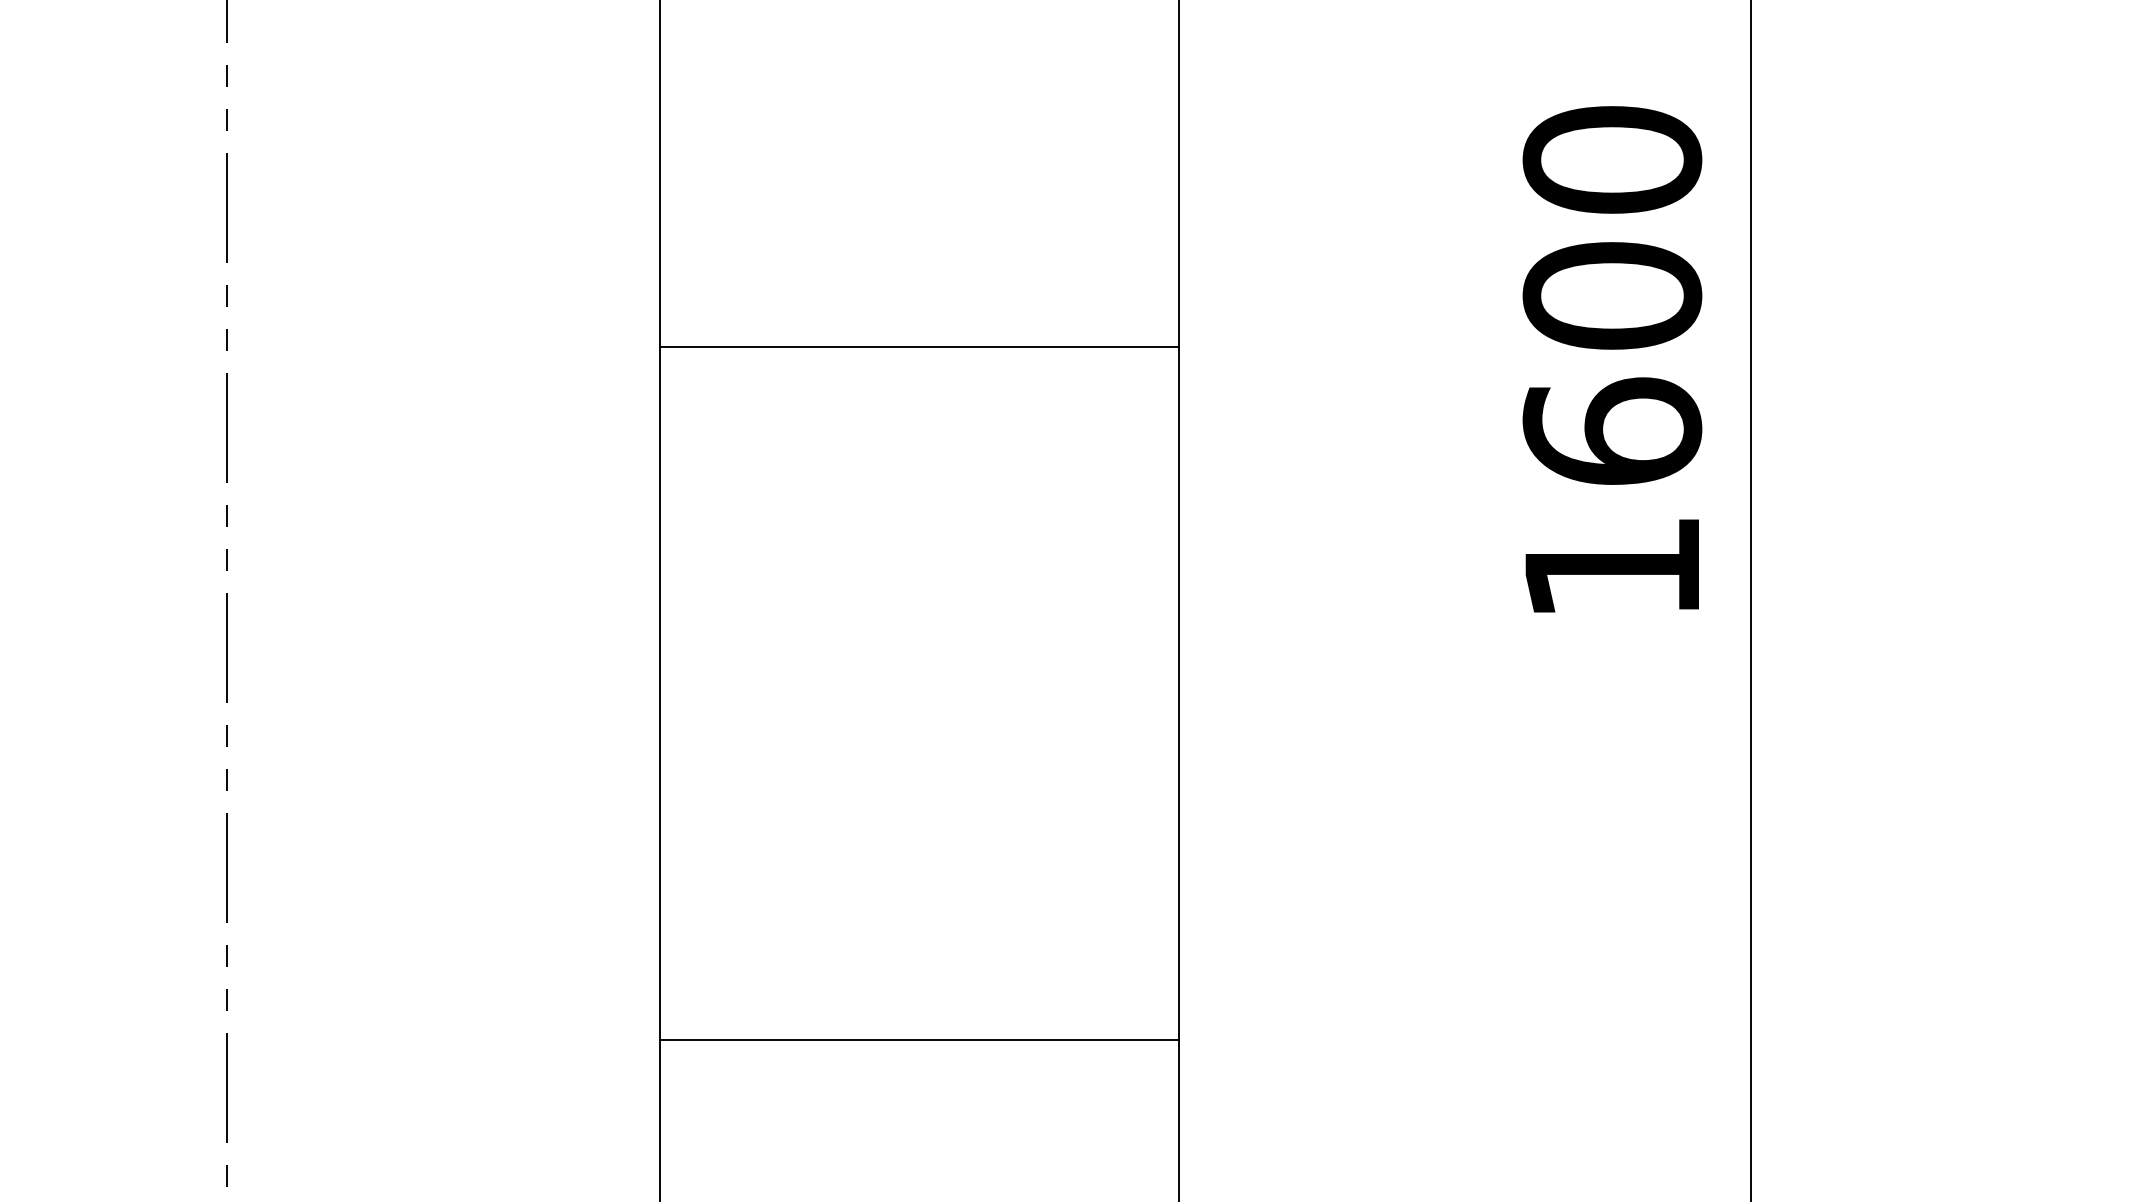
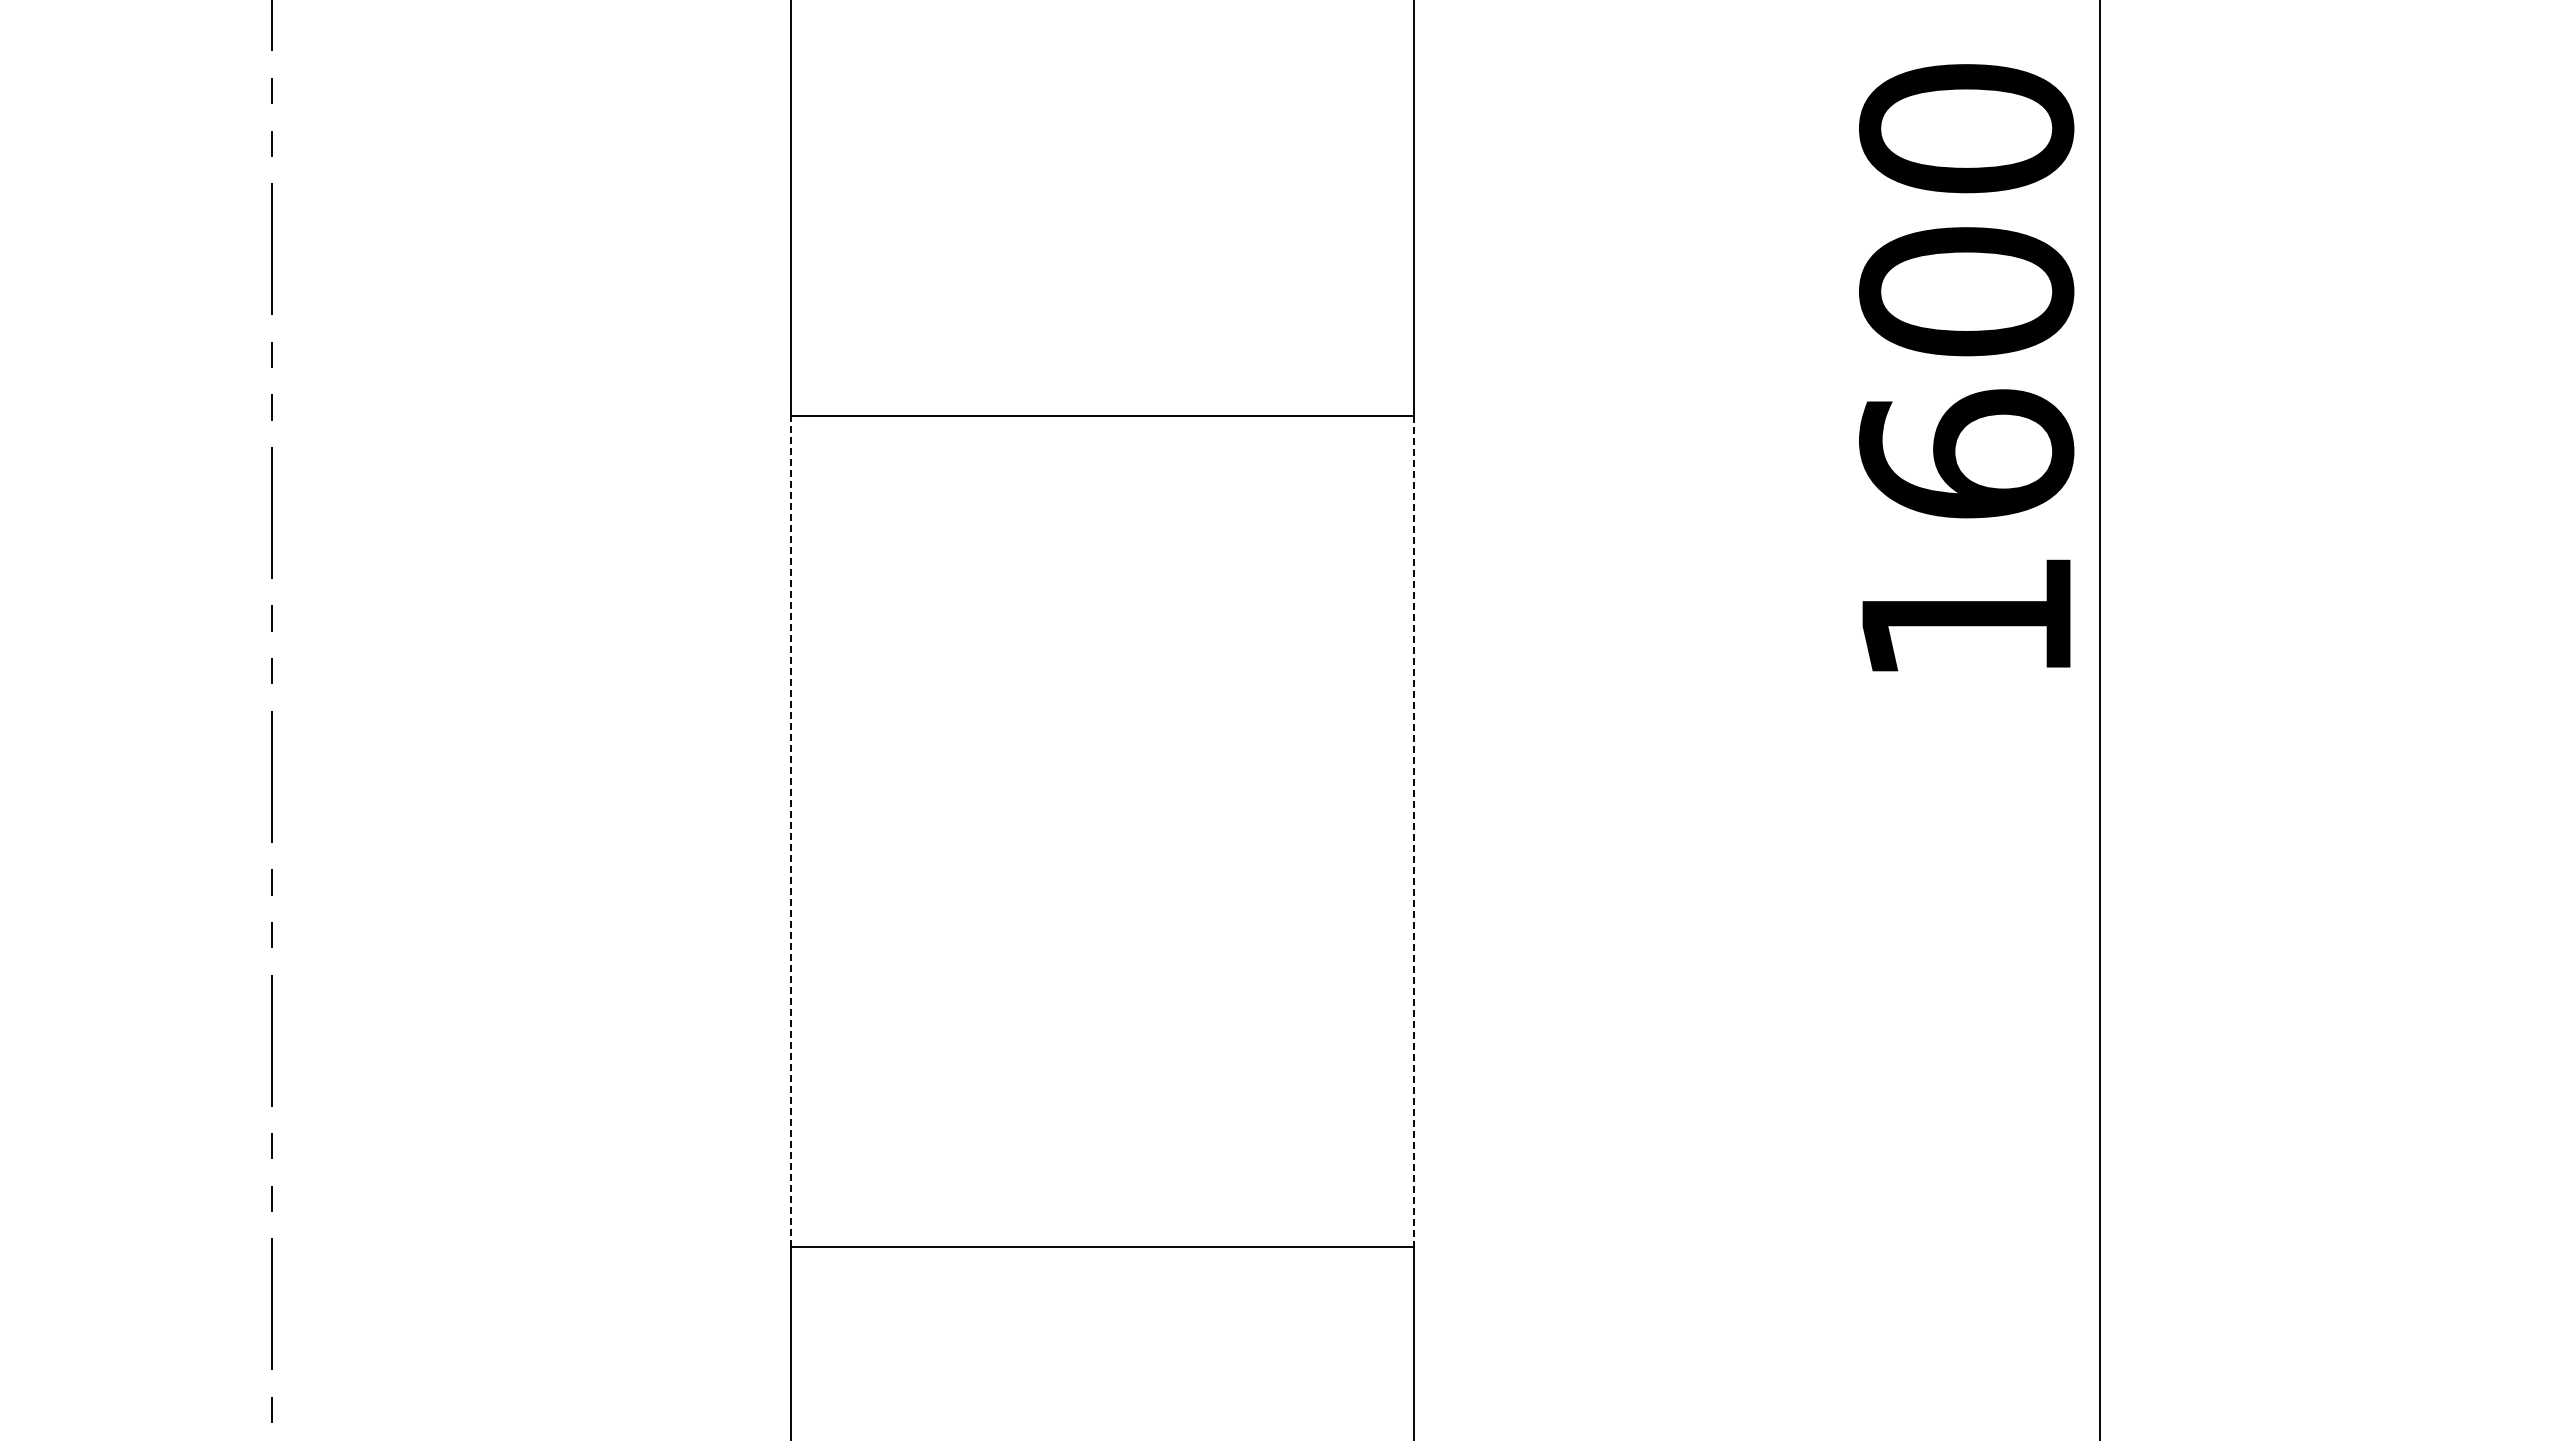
text: (1612, 359) -> (1966, 367), moved
line: (659, 692) -> (791, 830), solid -> dashed
line: (1179, 693) -> (1414, 831), solid -> dashed

